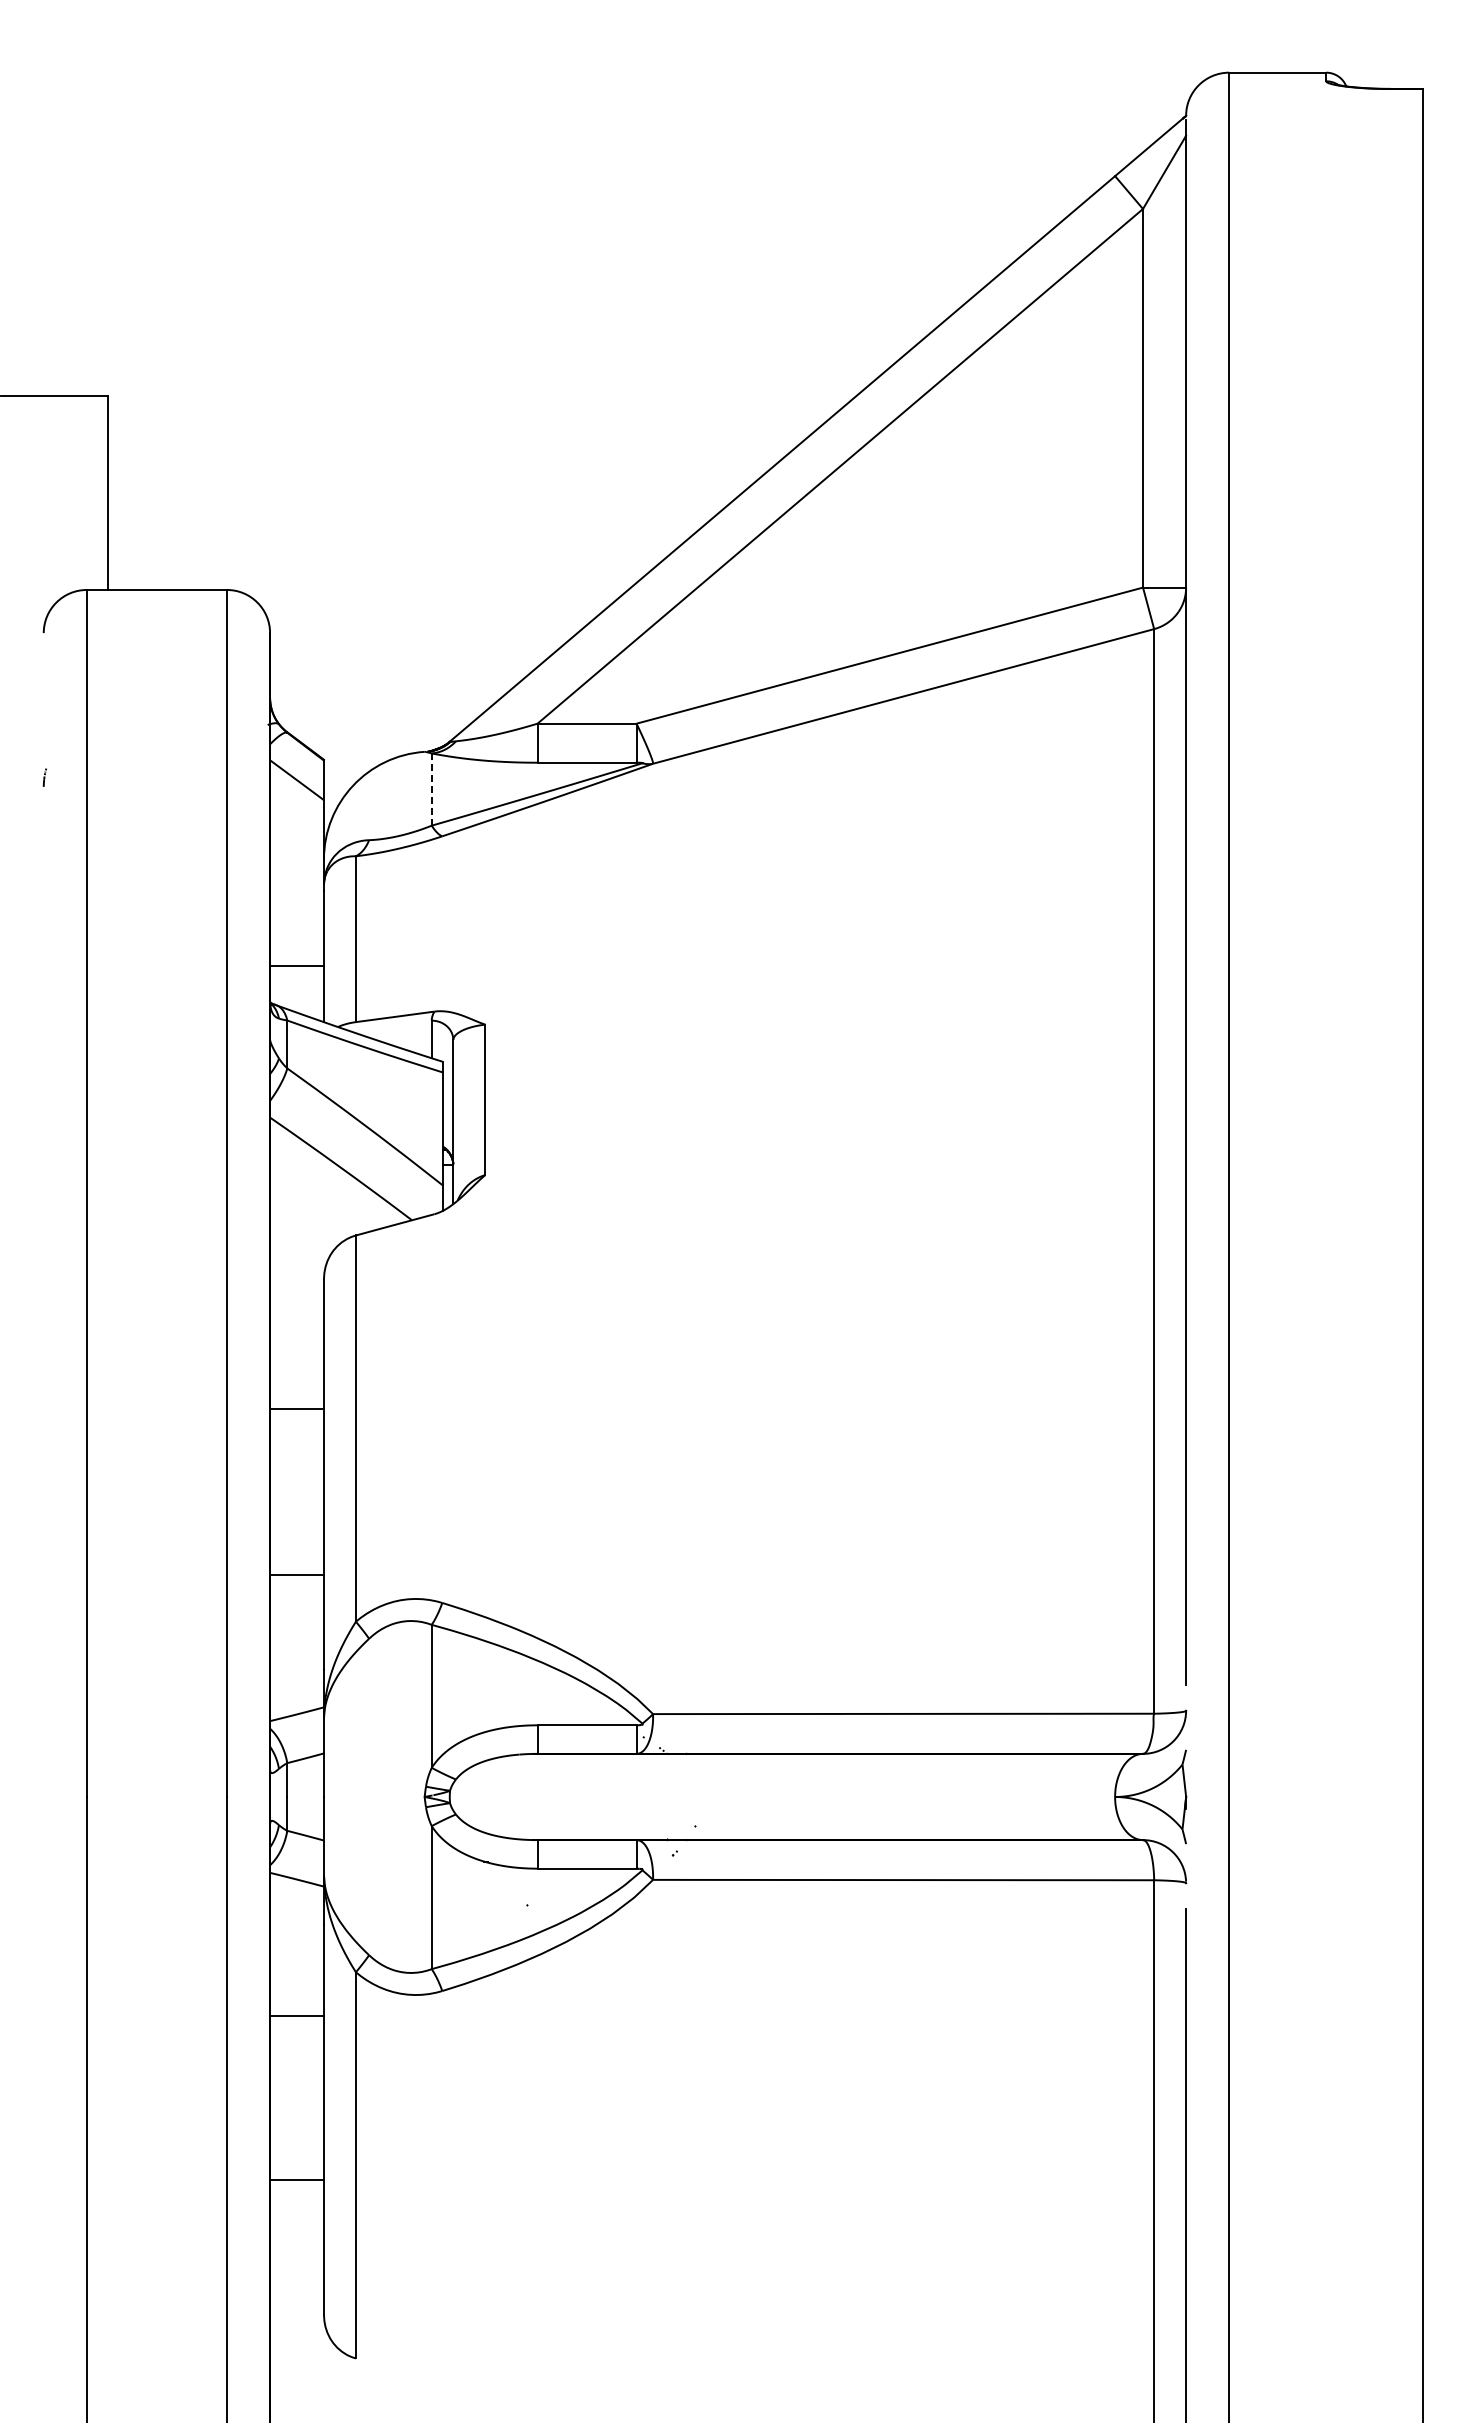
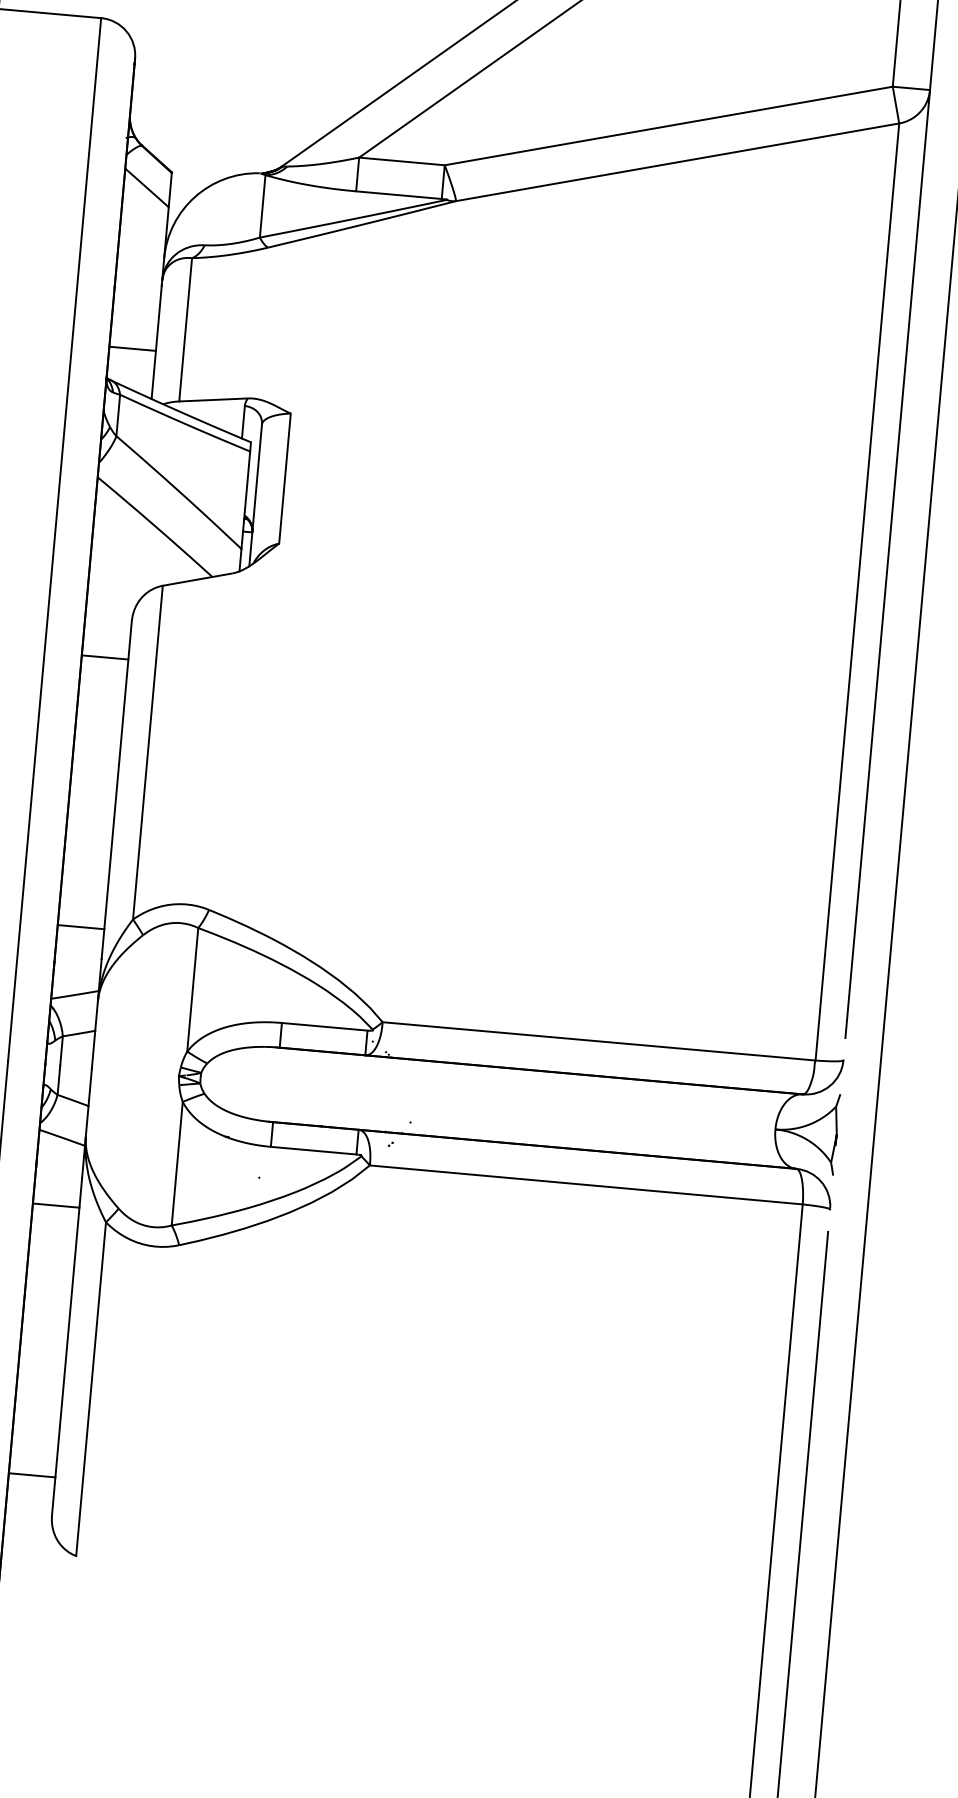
line: (431, 790) -> (262, 207), dashed -> solid
line: (296, 1408) -> (104, 657), moved
line: (296, 1574) -> (80, 926), moved
line: (296, 2016) -> (55, 1205), moved
line: (296, 2180) -> (31, 1475), moved

